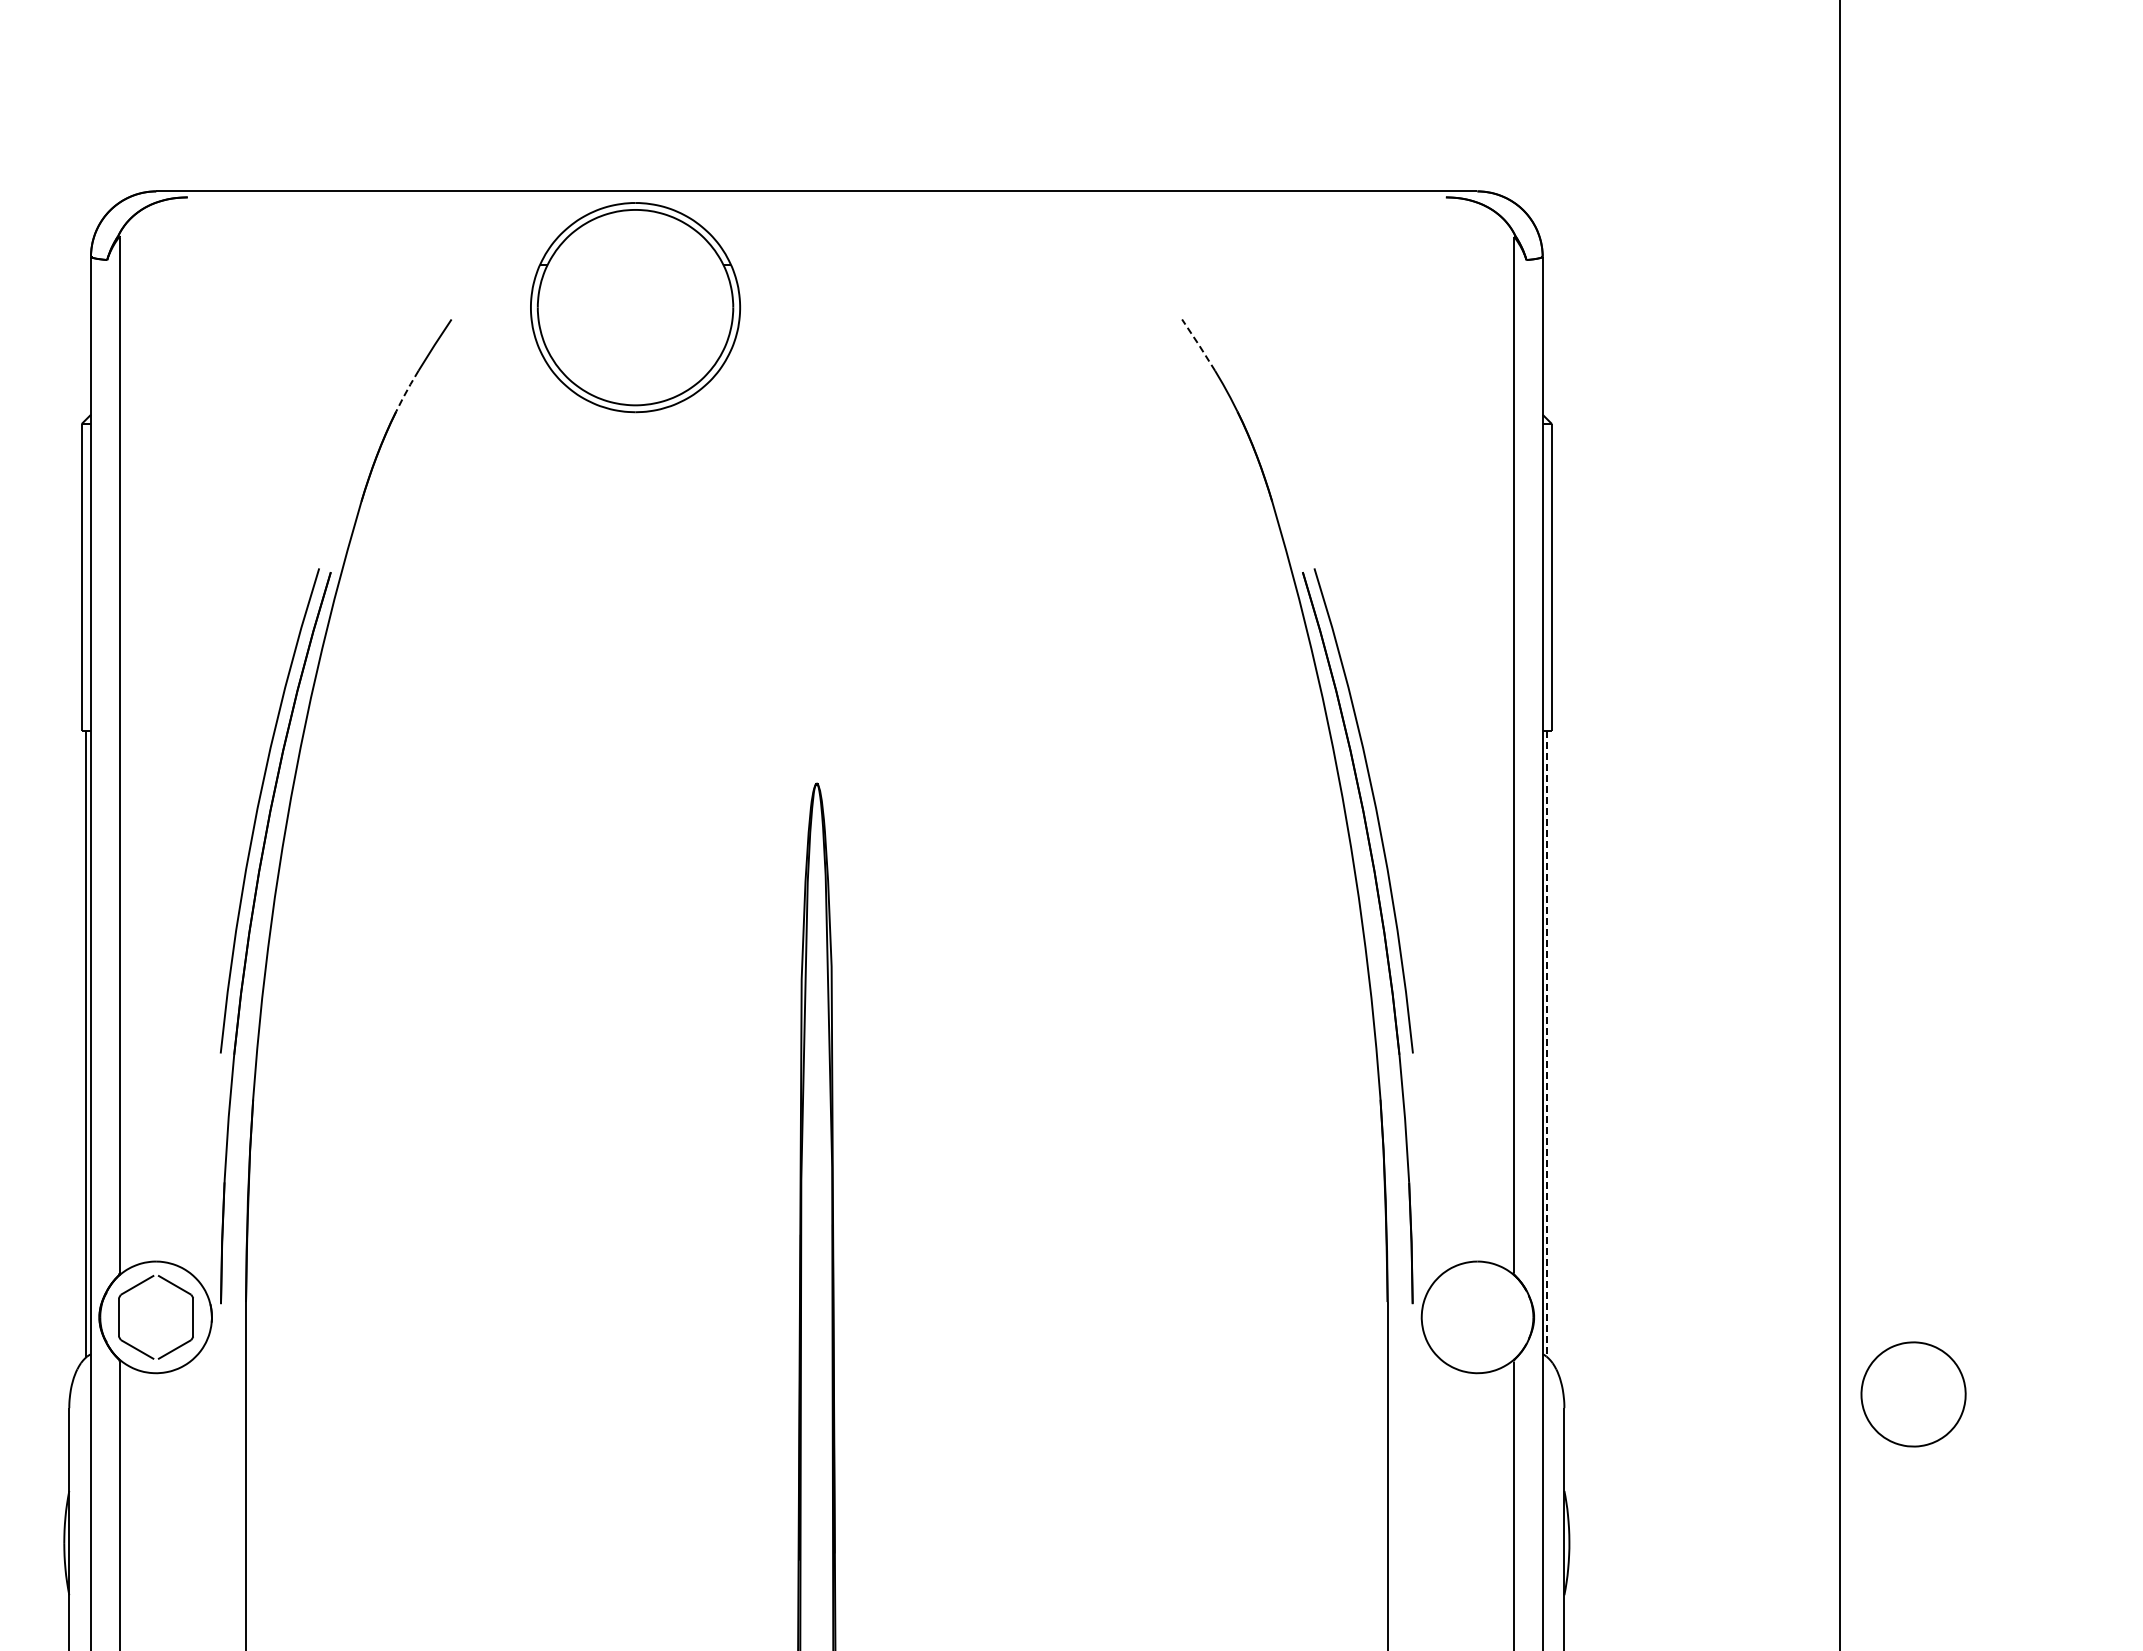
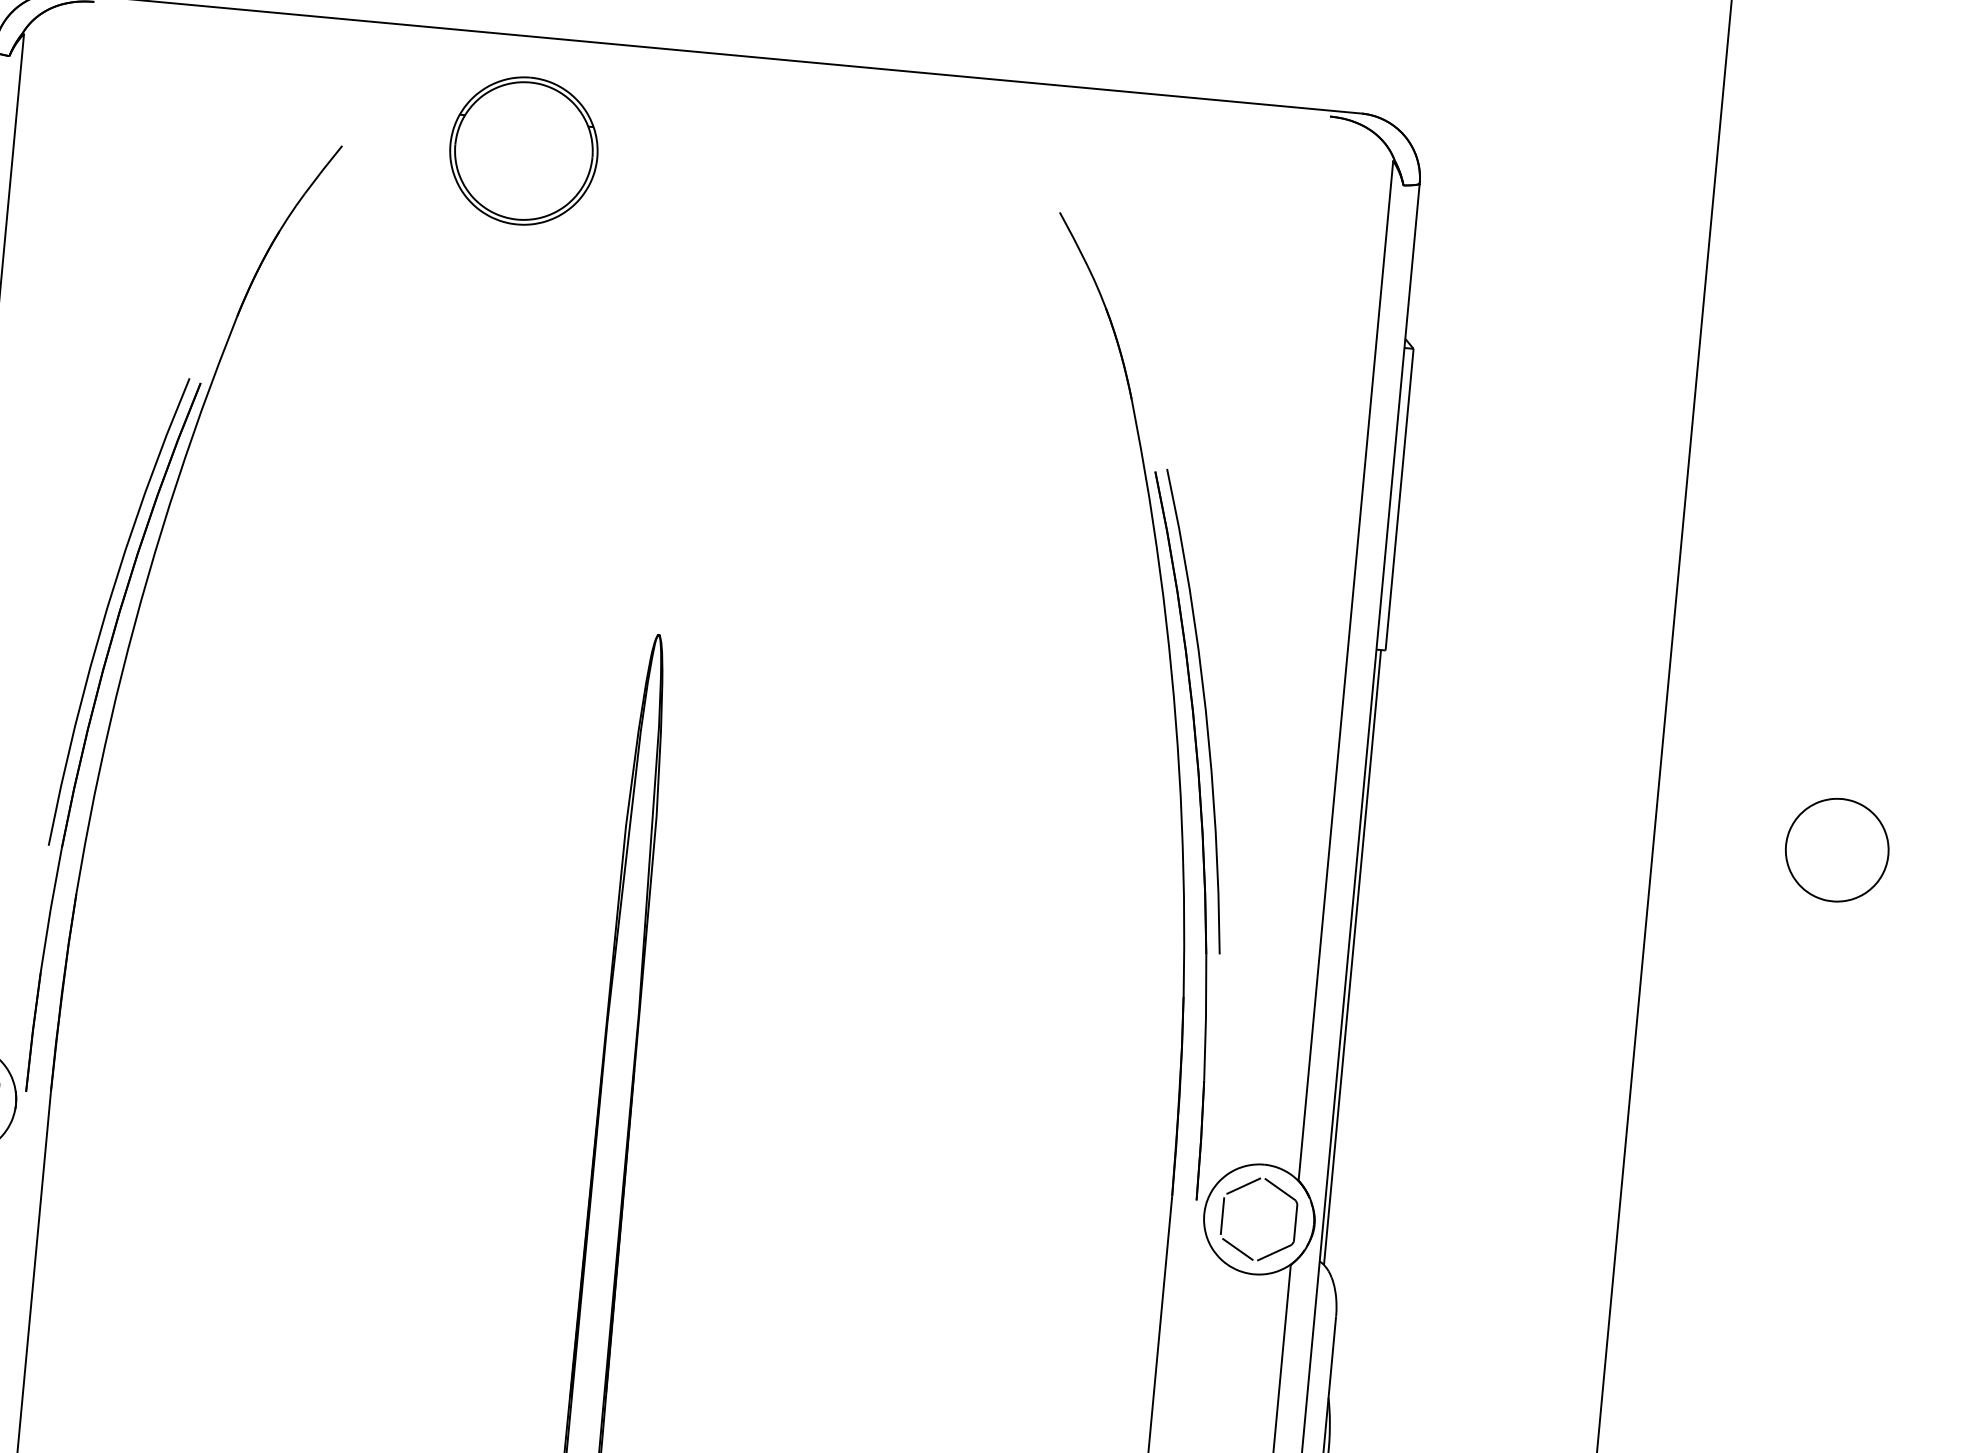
part: (634, 307) -> (523, 150), size x0.71
line: (1198, 344) -> (1073, 238), dashed -> solid
line: (406, 391) -> (291, 212), dashed -> solid
line: (1547, 1044) -> (1352, 957), dashed -> solid
part: (1459, 1348) -> (1238, 1248), added
part: (1913, 1394) -> (1837, 850), moved

